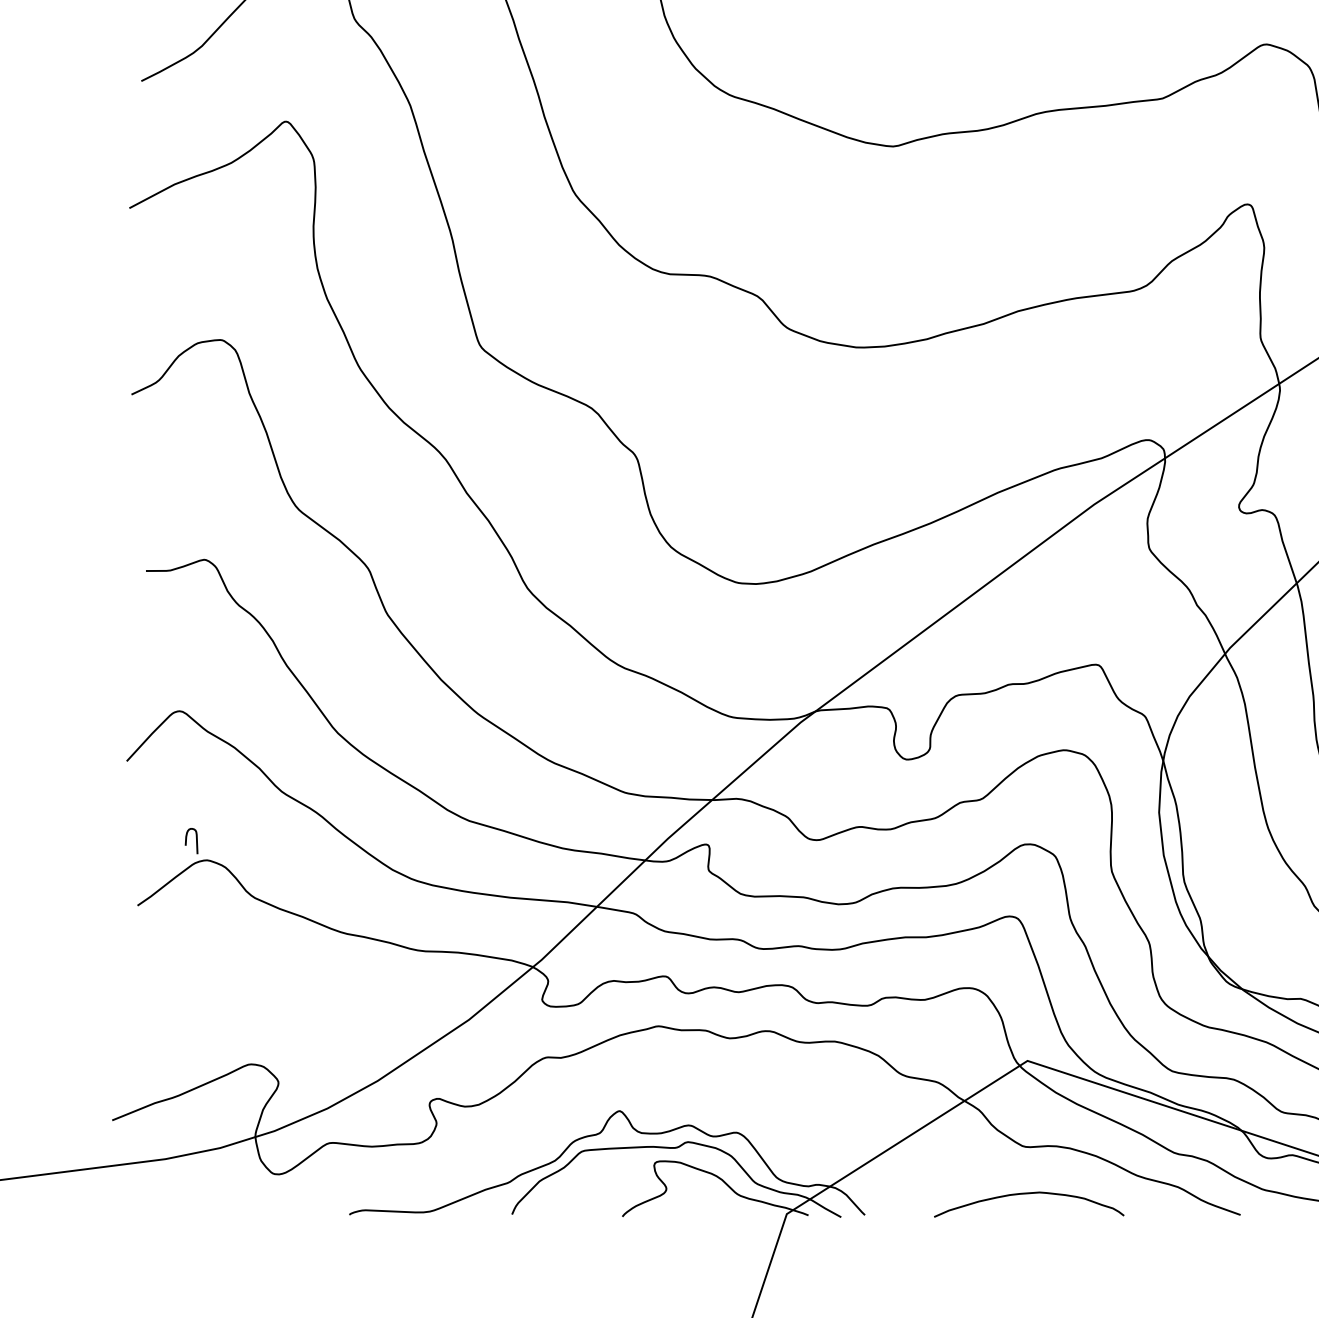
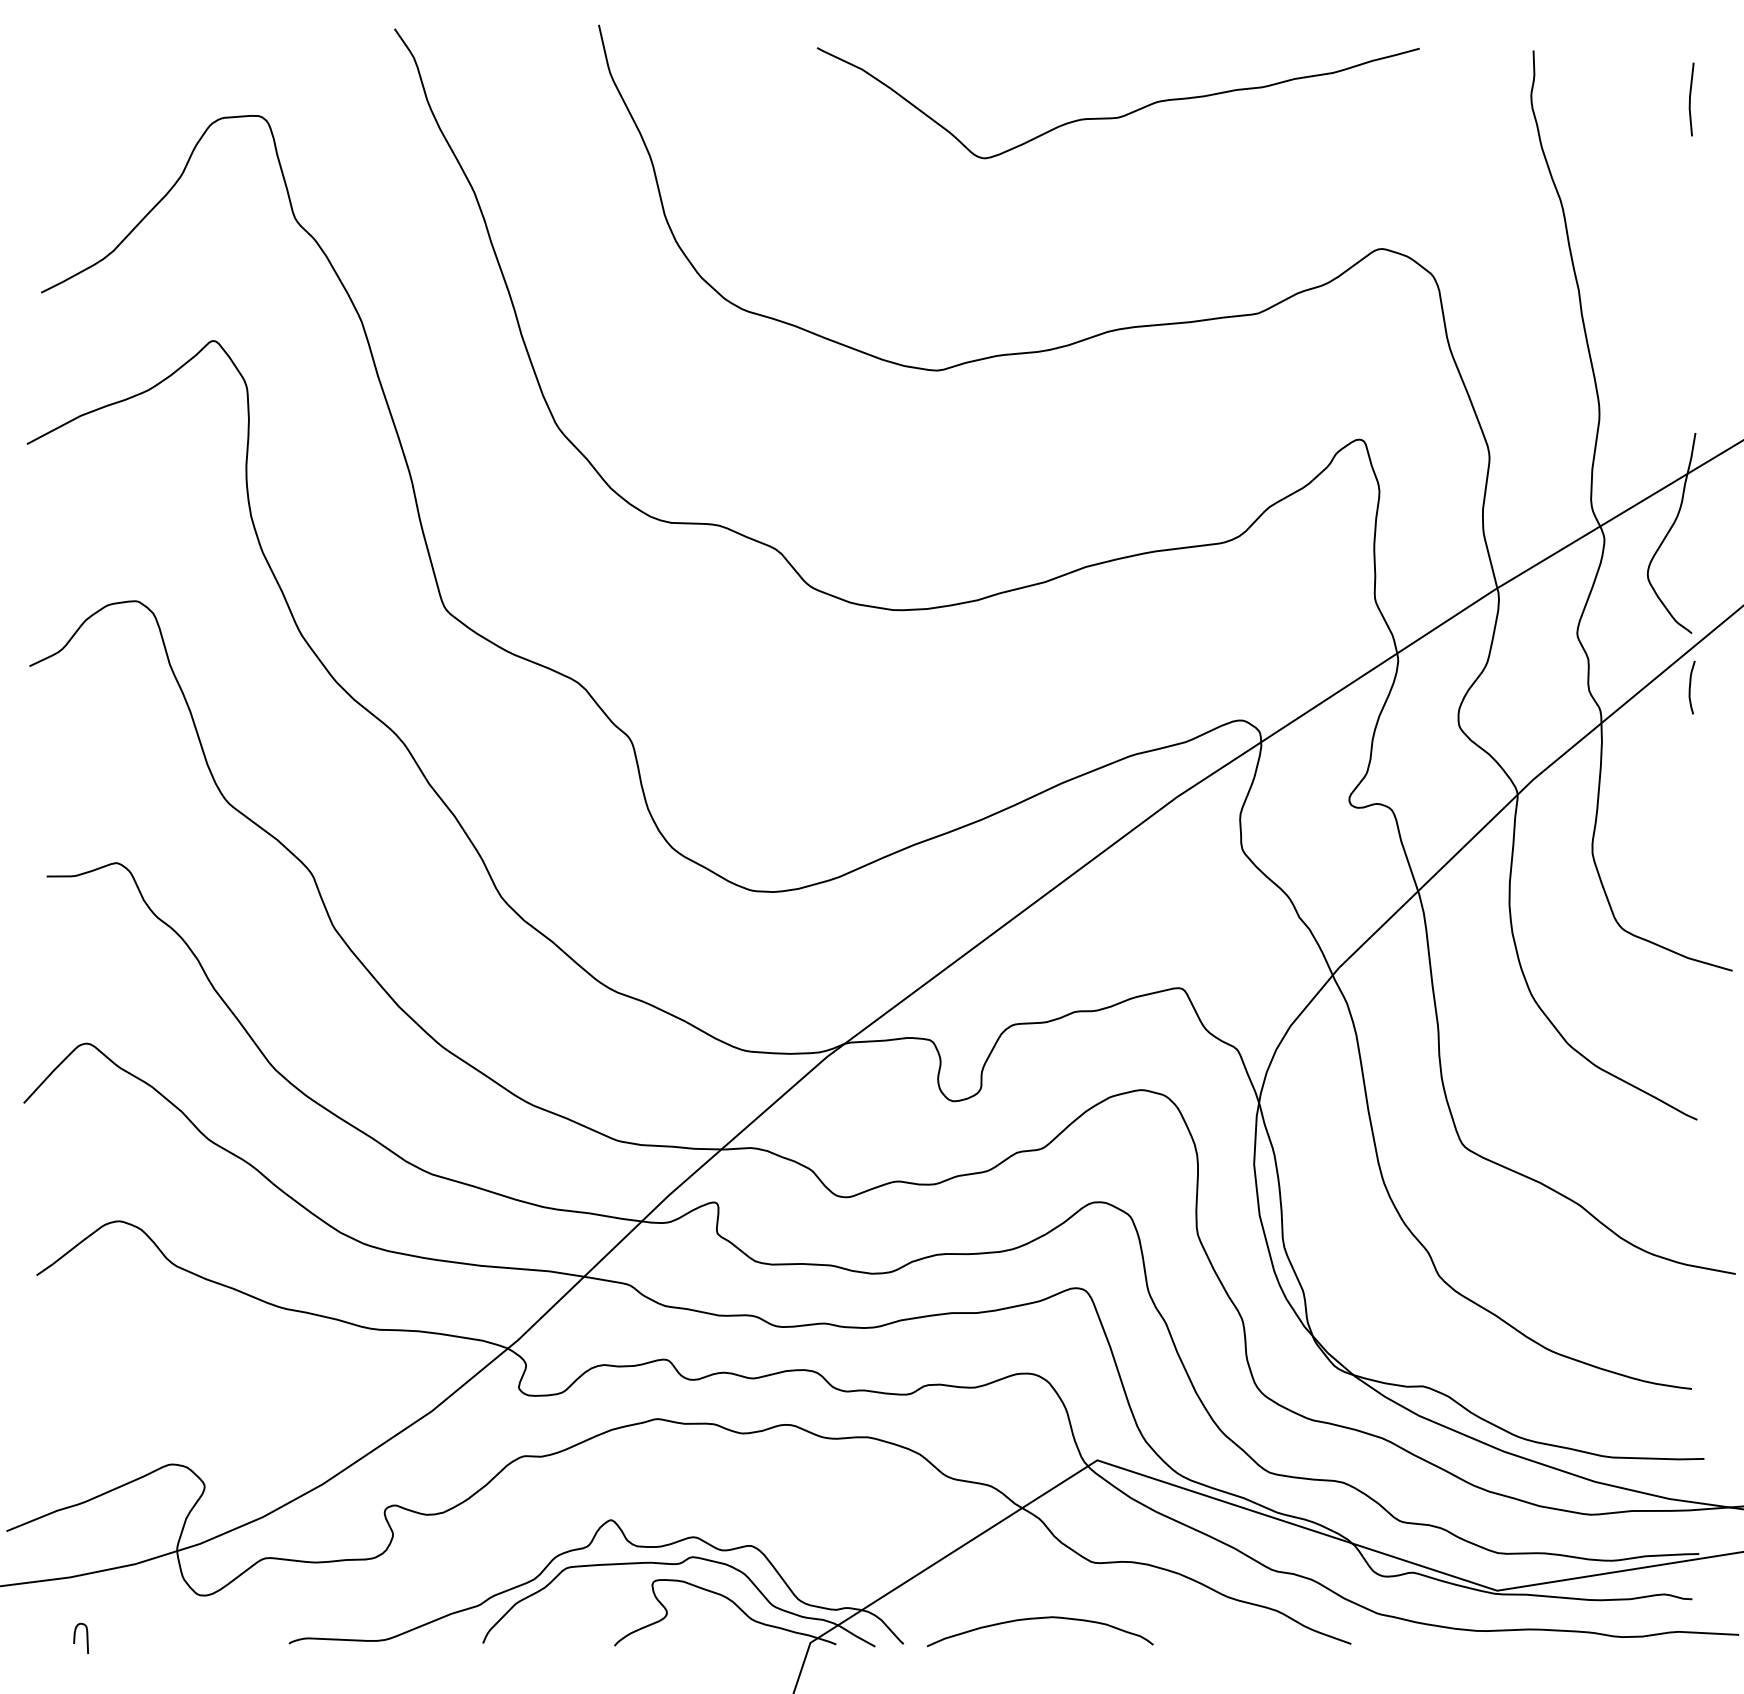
curve: (186, 840) -> (75, 1637), moved
curve: (1027, 1194) -> (1038, 1619), moved

